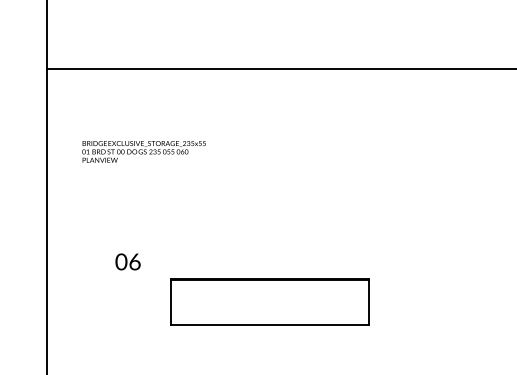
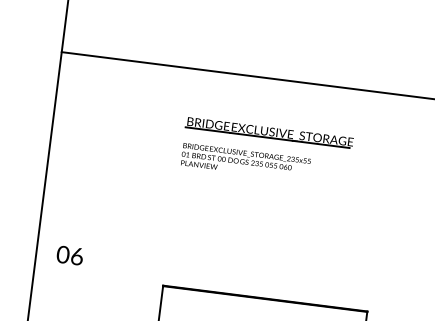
part: (253, 121) -> (268, 133), added
text: (143, 151) -> (245, 161), moved
text: (127, 261) -> (69, 255), moved

